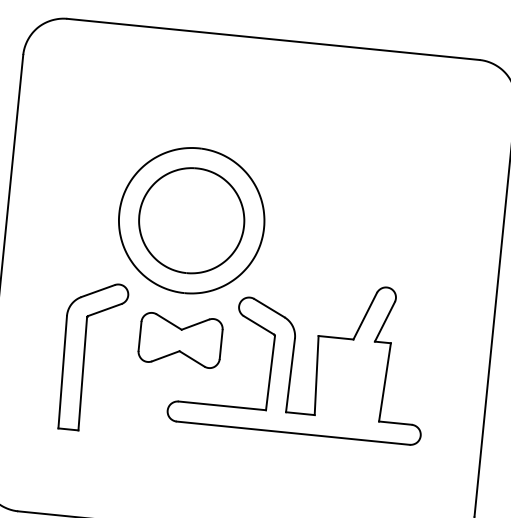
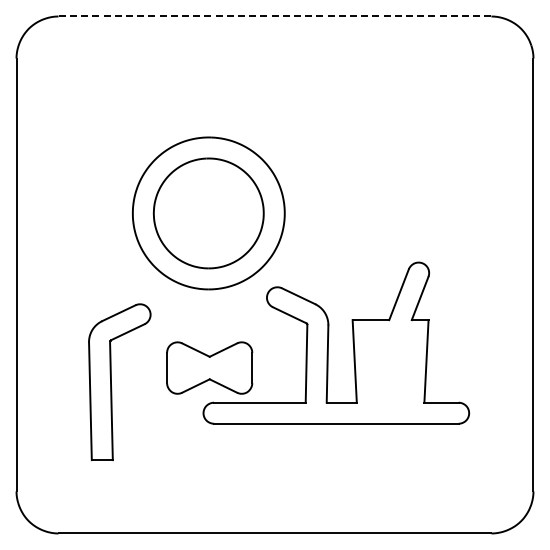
line: (273, 39) -> (274, 16), solid -> dashed
part: (180, 339) -> (209, 367), moved
part: (84, 355) -> (111, 381), moved

